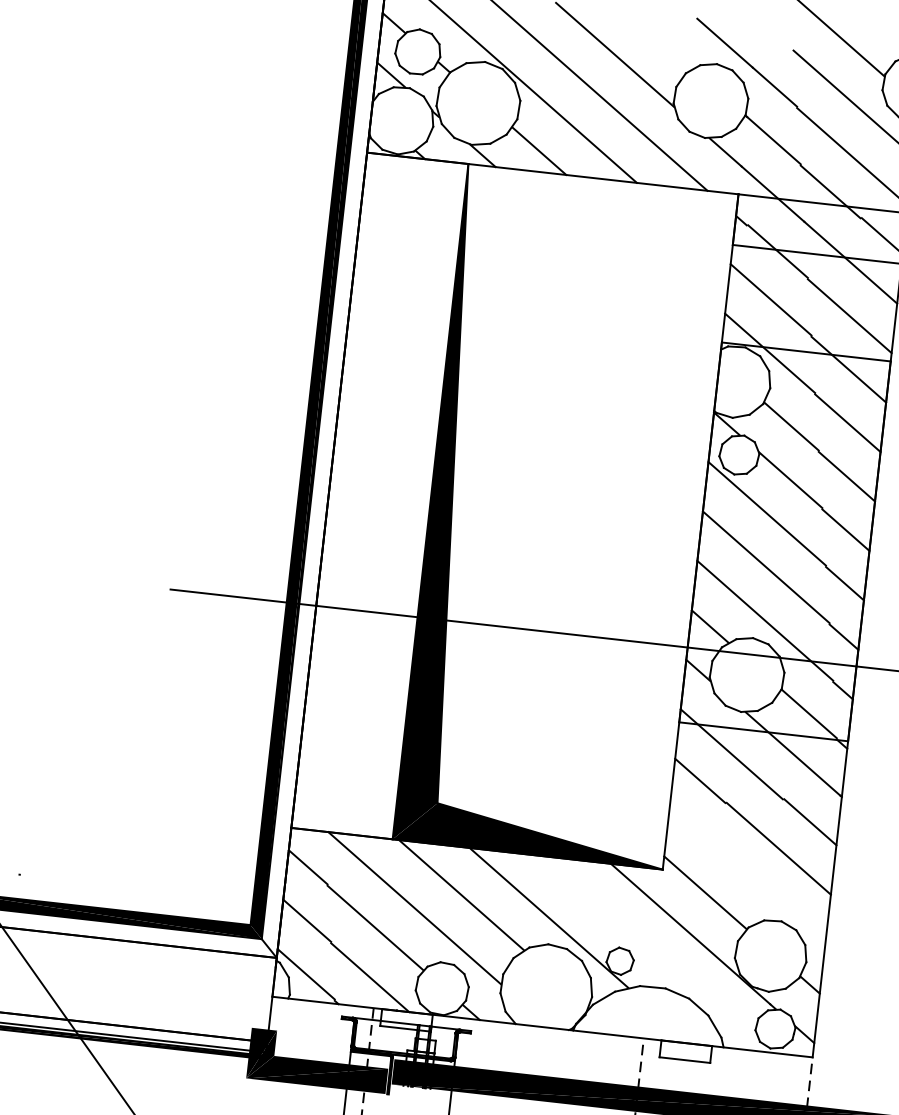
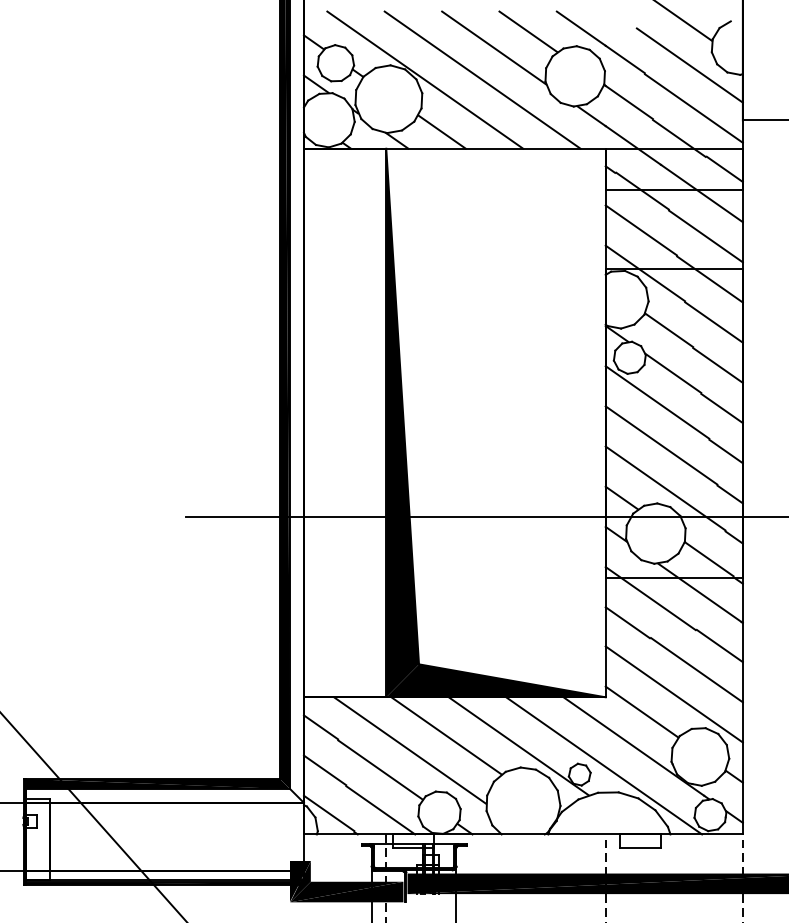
line: (659, 39) -> (528, 31), added
line: (746, 875) -> (673, 694), added
line: (651, 953) -> (604, 765), added

